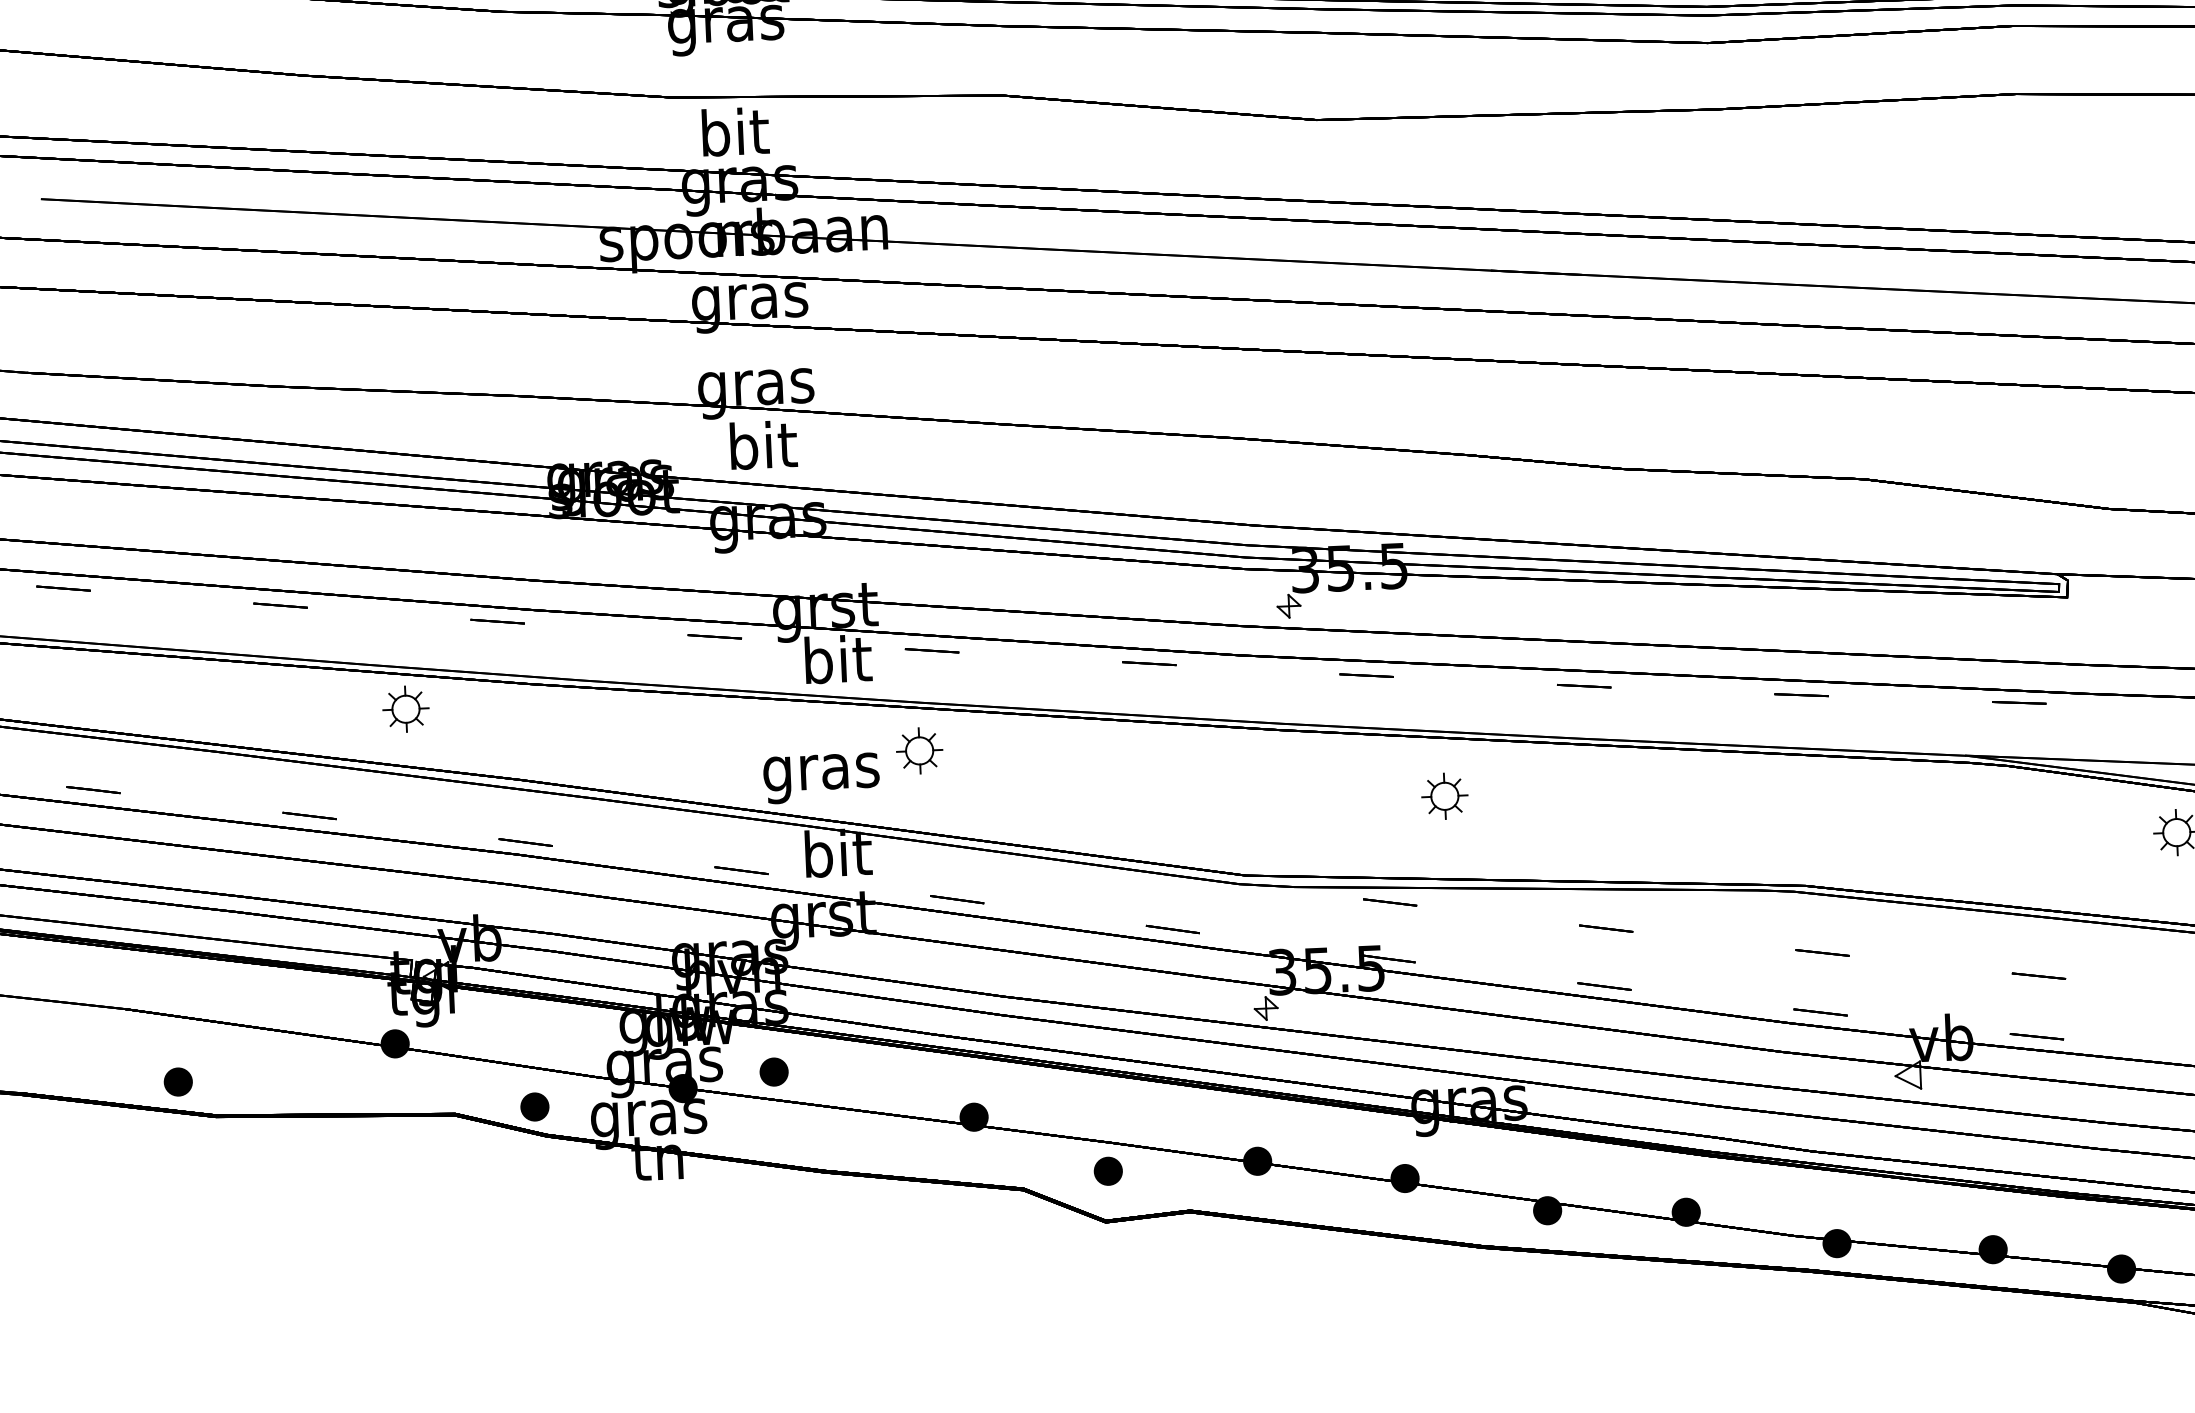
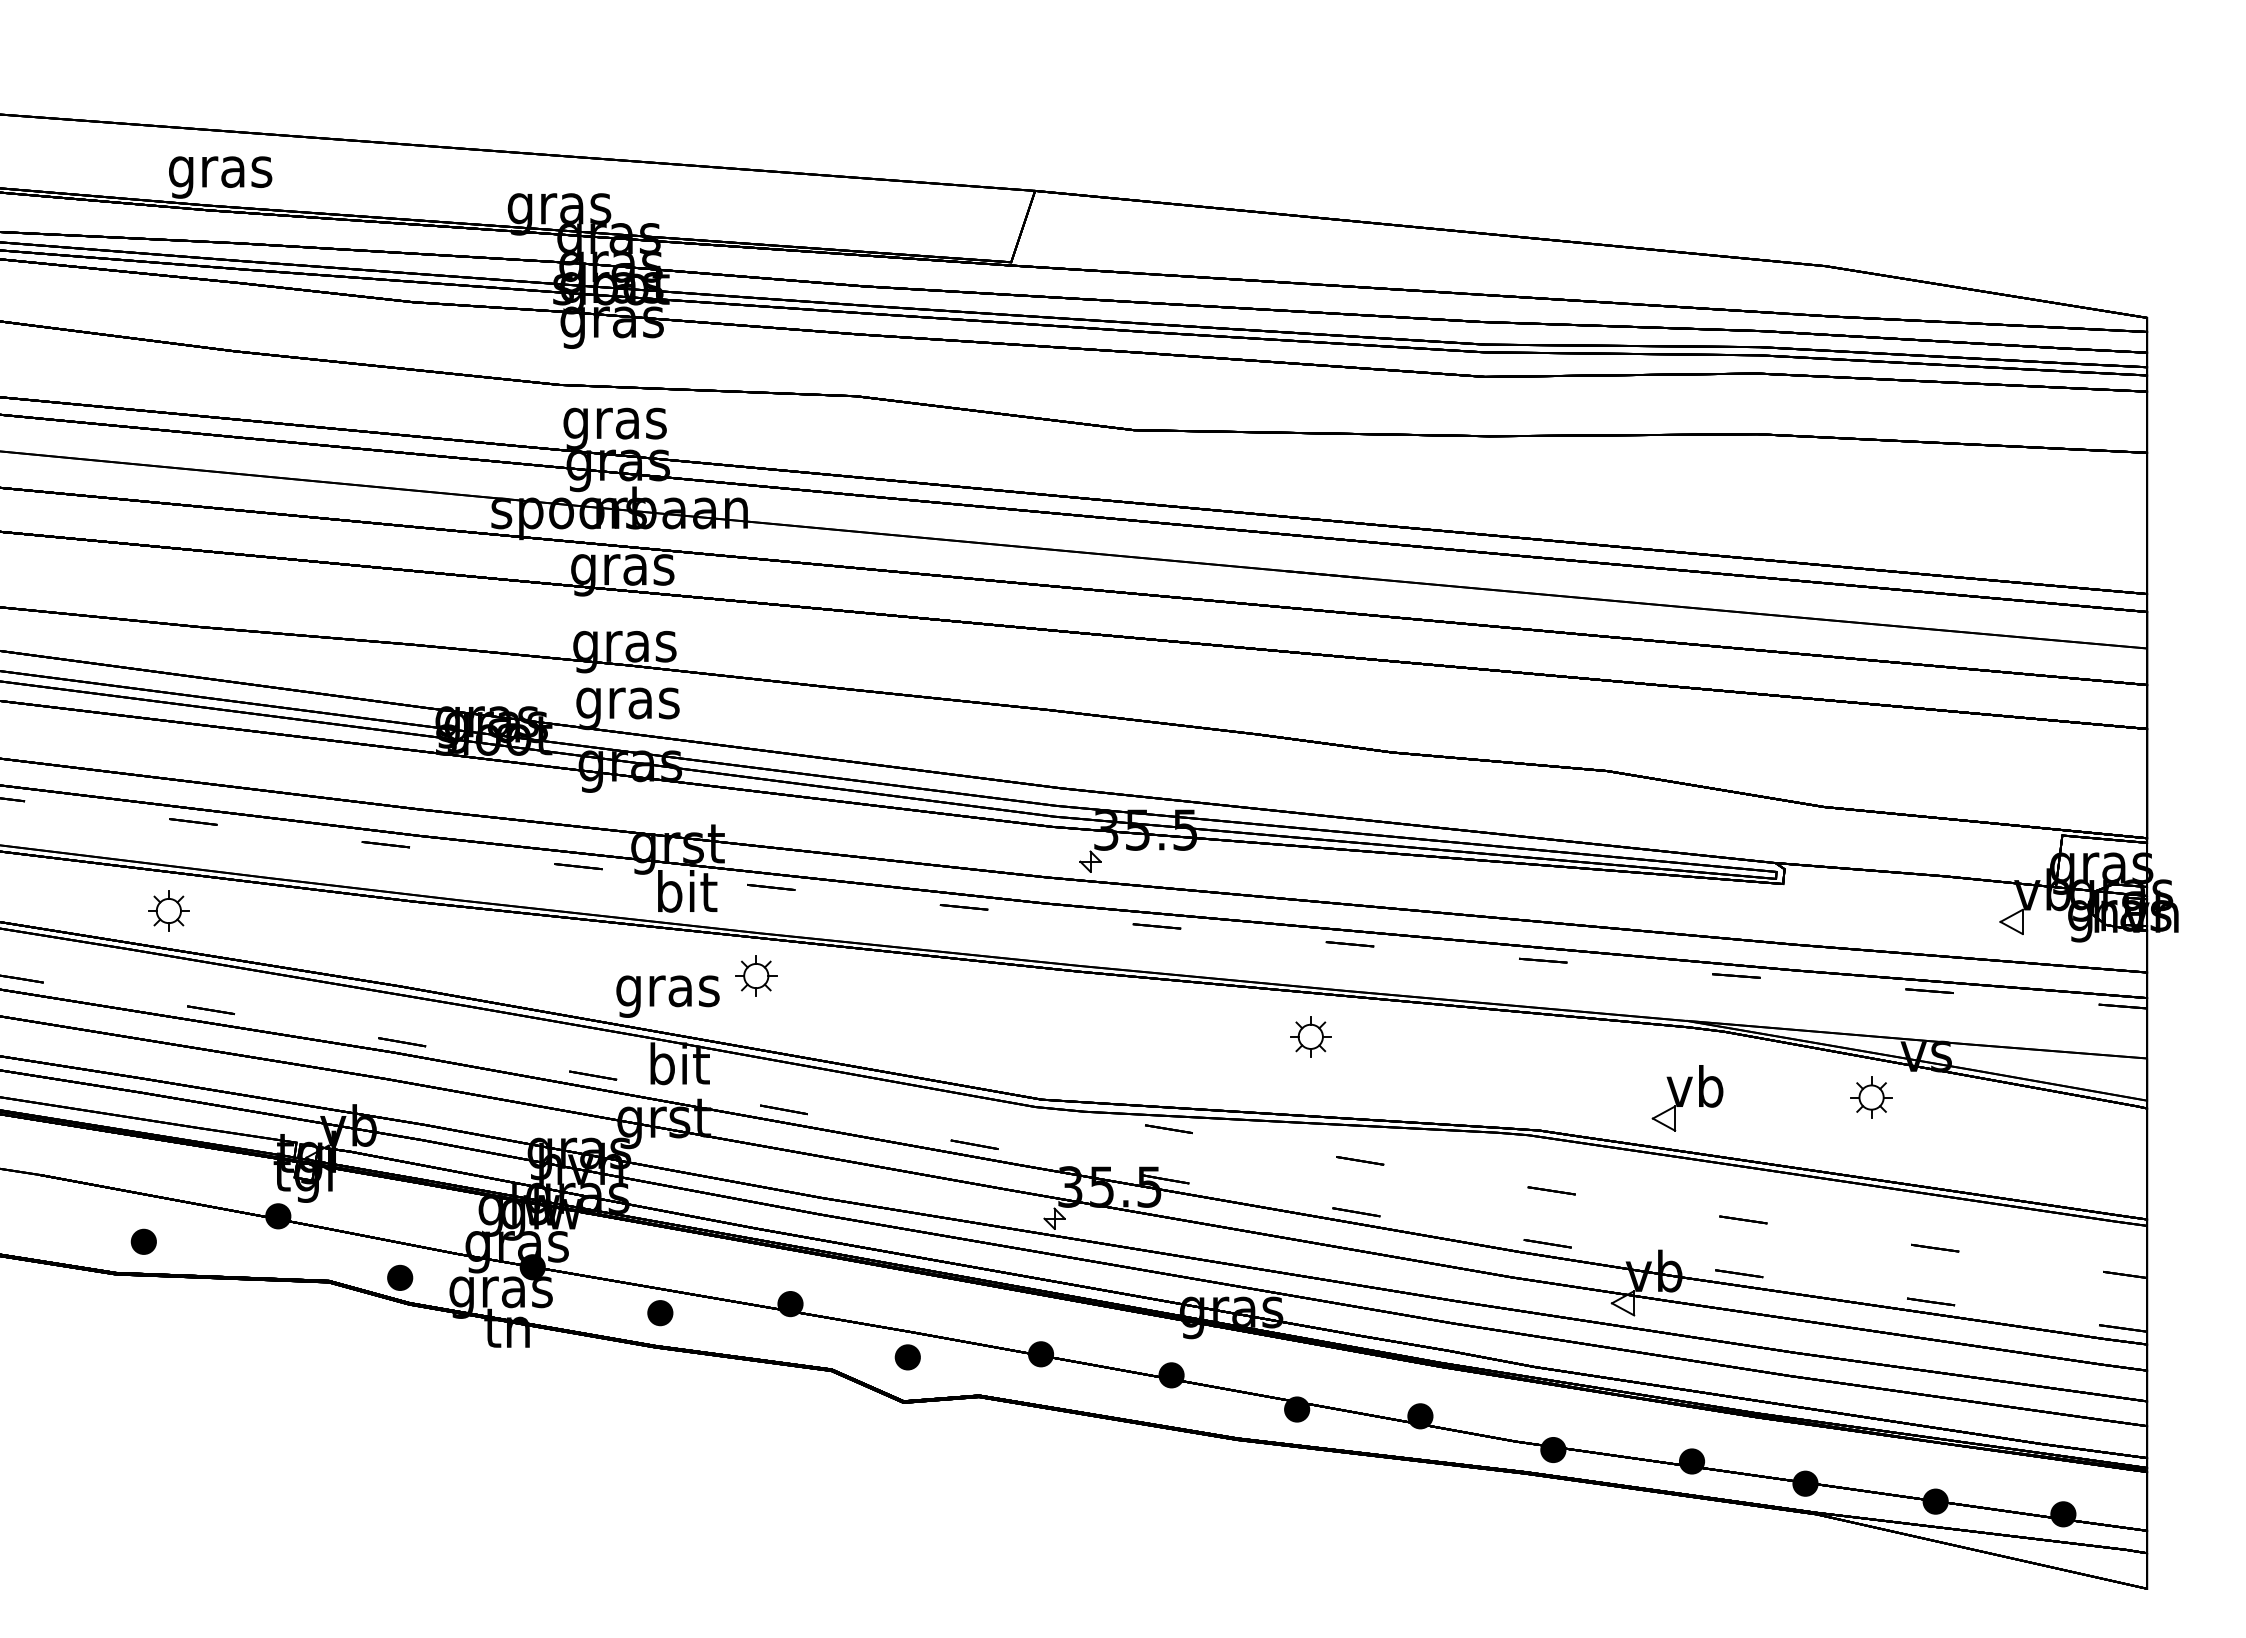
text: (733, 136) -> (614, 422), bit -> gras
text: (761, 451) -> (627, 703), bit -> gras
part: (405, 708) -> (168, 910), moved
part: (1444, 795) -> (1310, 1036), moved
part: (1970, 842) -> (1687, 1098), added
part: (774, 1072) -> (660, 1313), moved
part: (177, 1081) -> (143, 1241), moved

